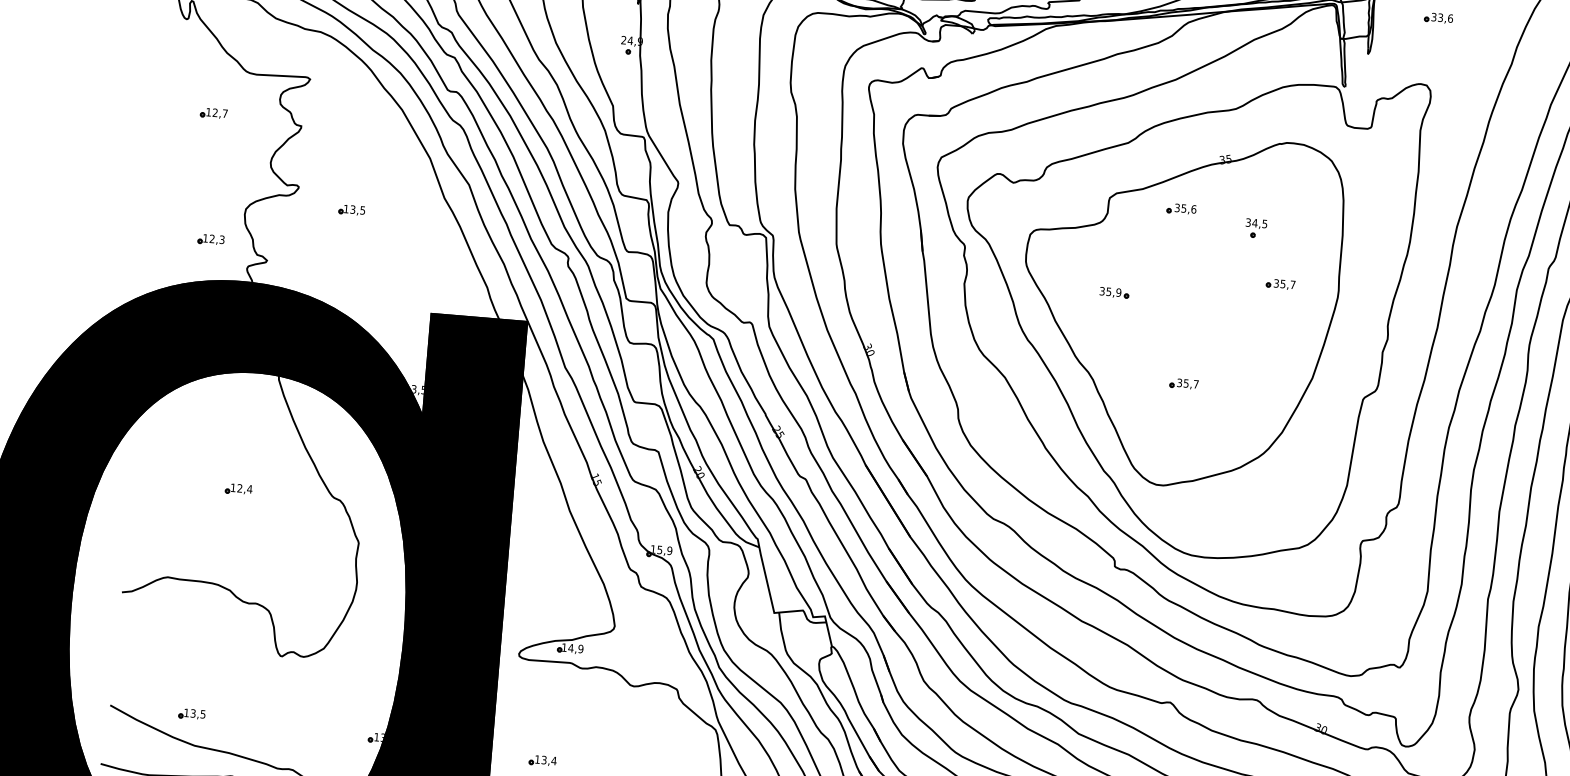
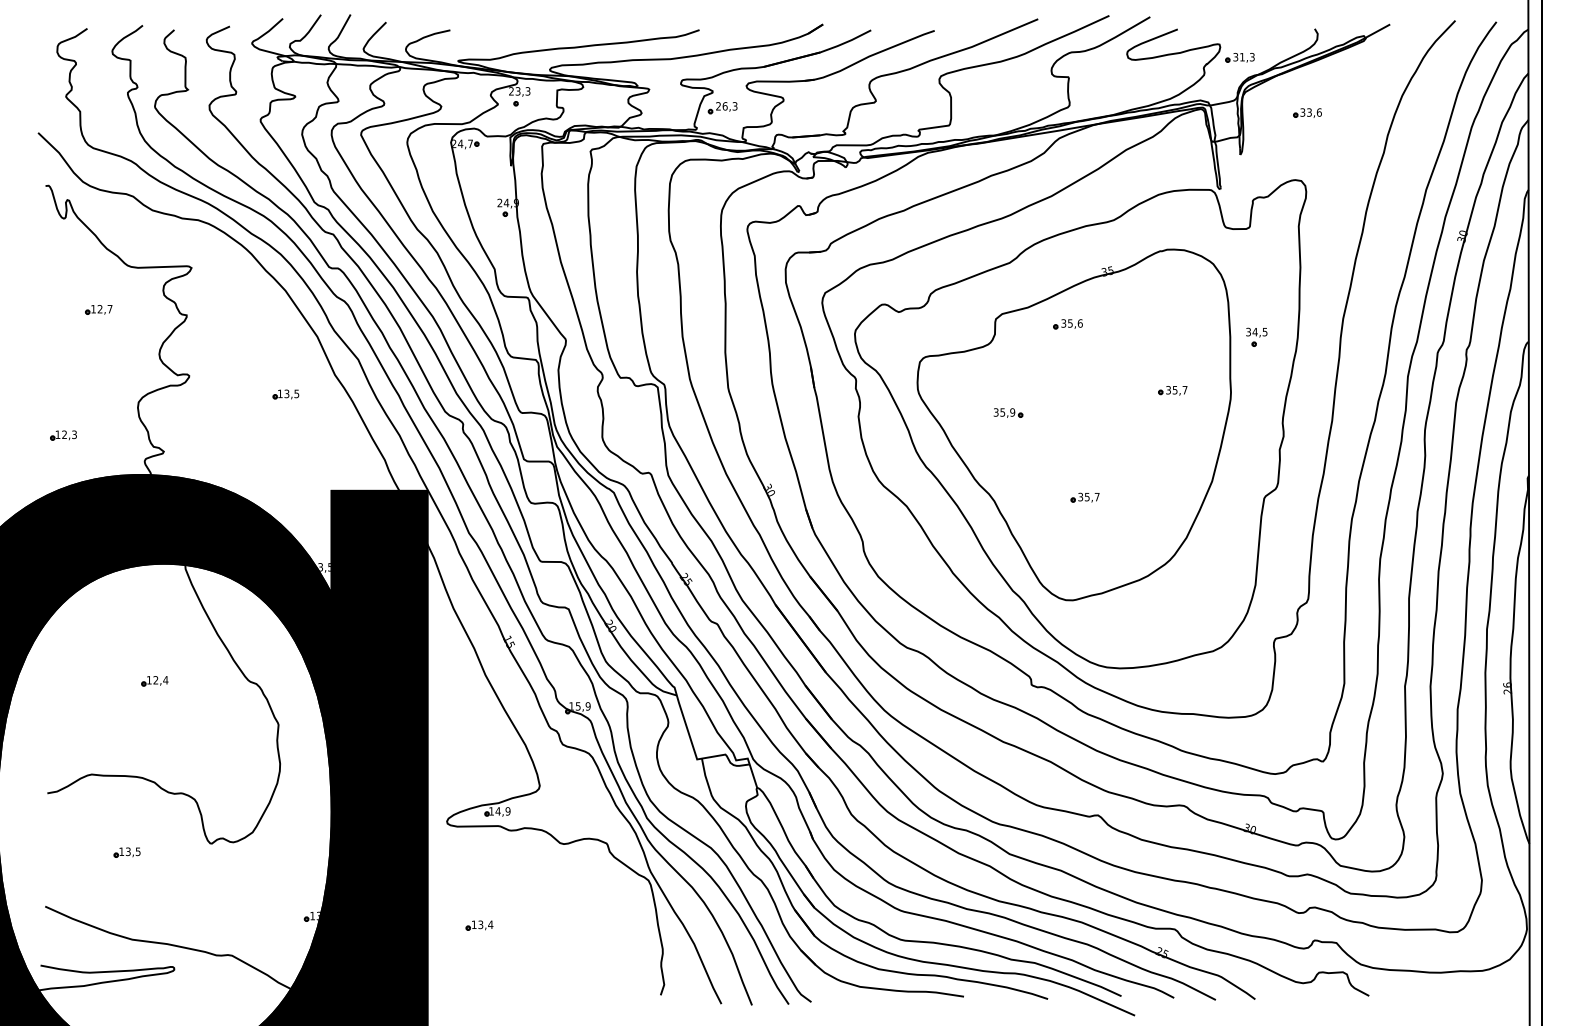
part: (351, 210) -> (285, 394), moved
part: (1255, 227) -> (1256, 336), moved
part: (211, 239) -> (63, 435), moved
part: (191, 714) -> (126, 852), moved

